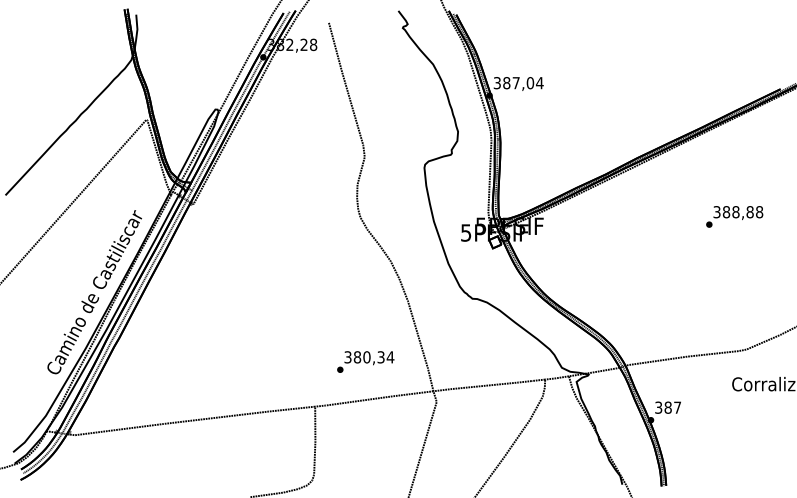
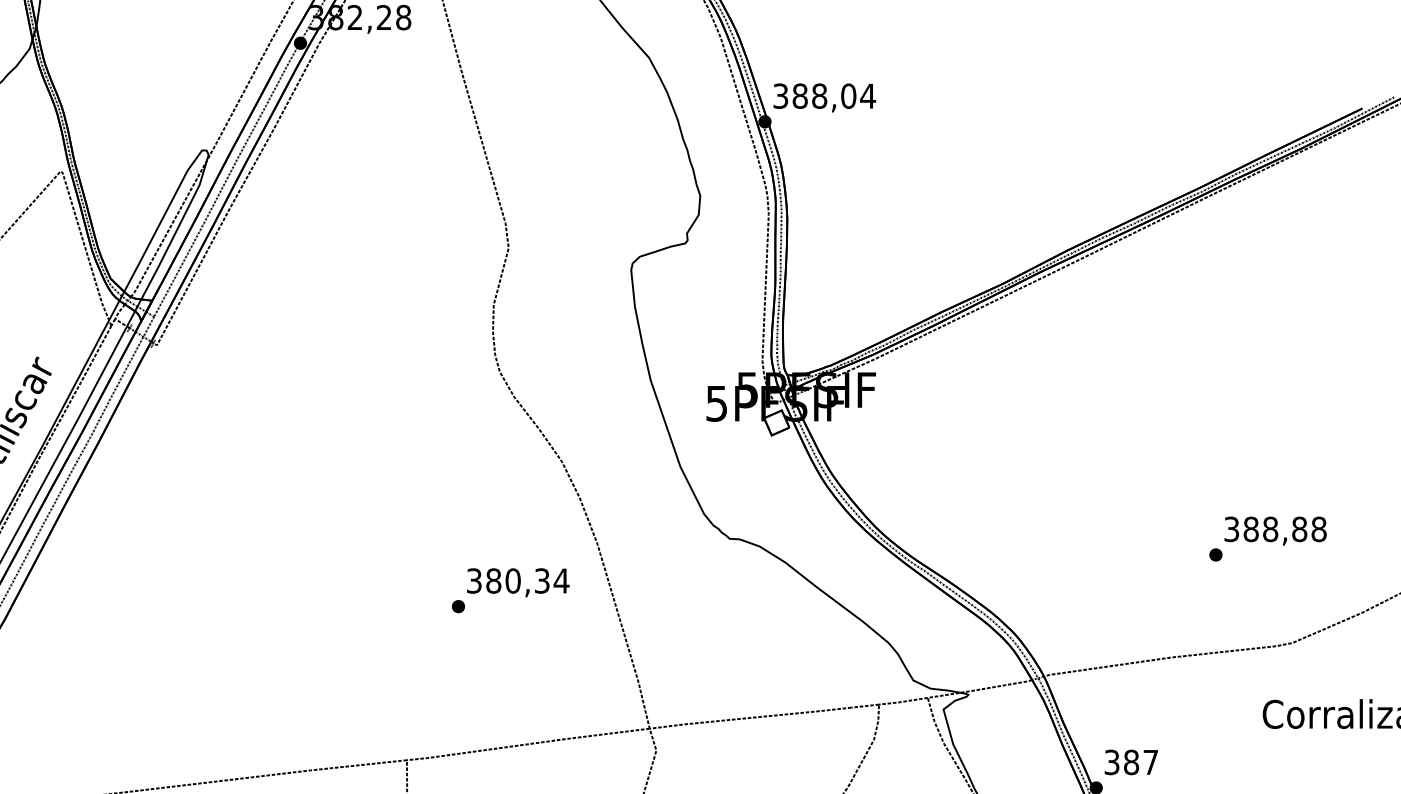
text: (515, 83) -> (818, 96), 387,04 -> 388,04
text: (734, 216) -> (1267, 538), moved
text: (365, 361) -> (510, 589), moved

